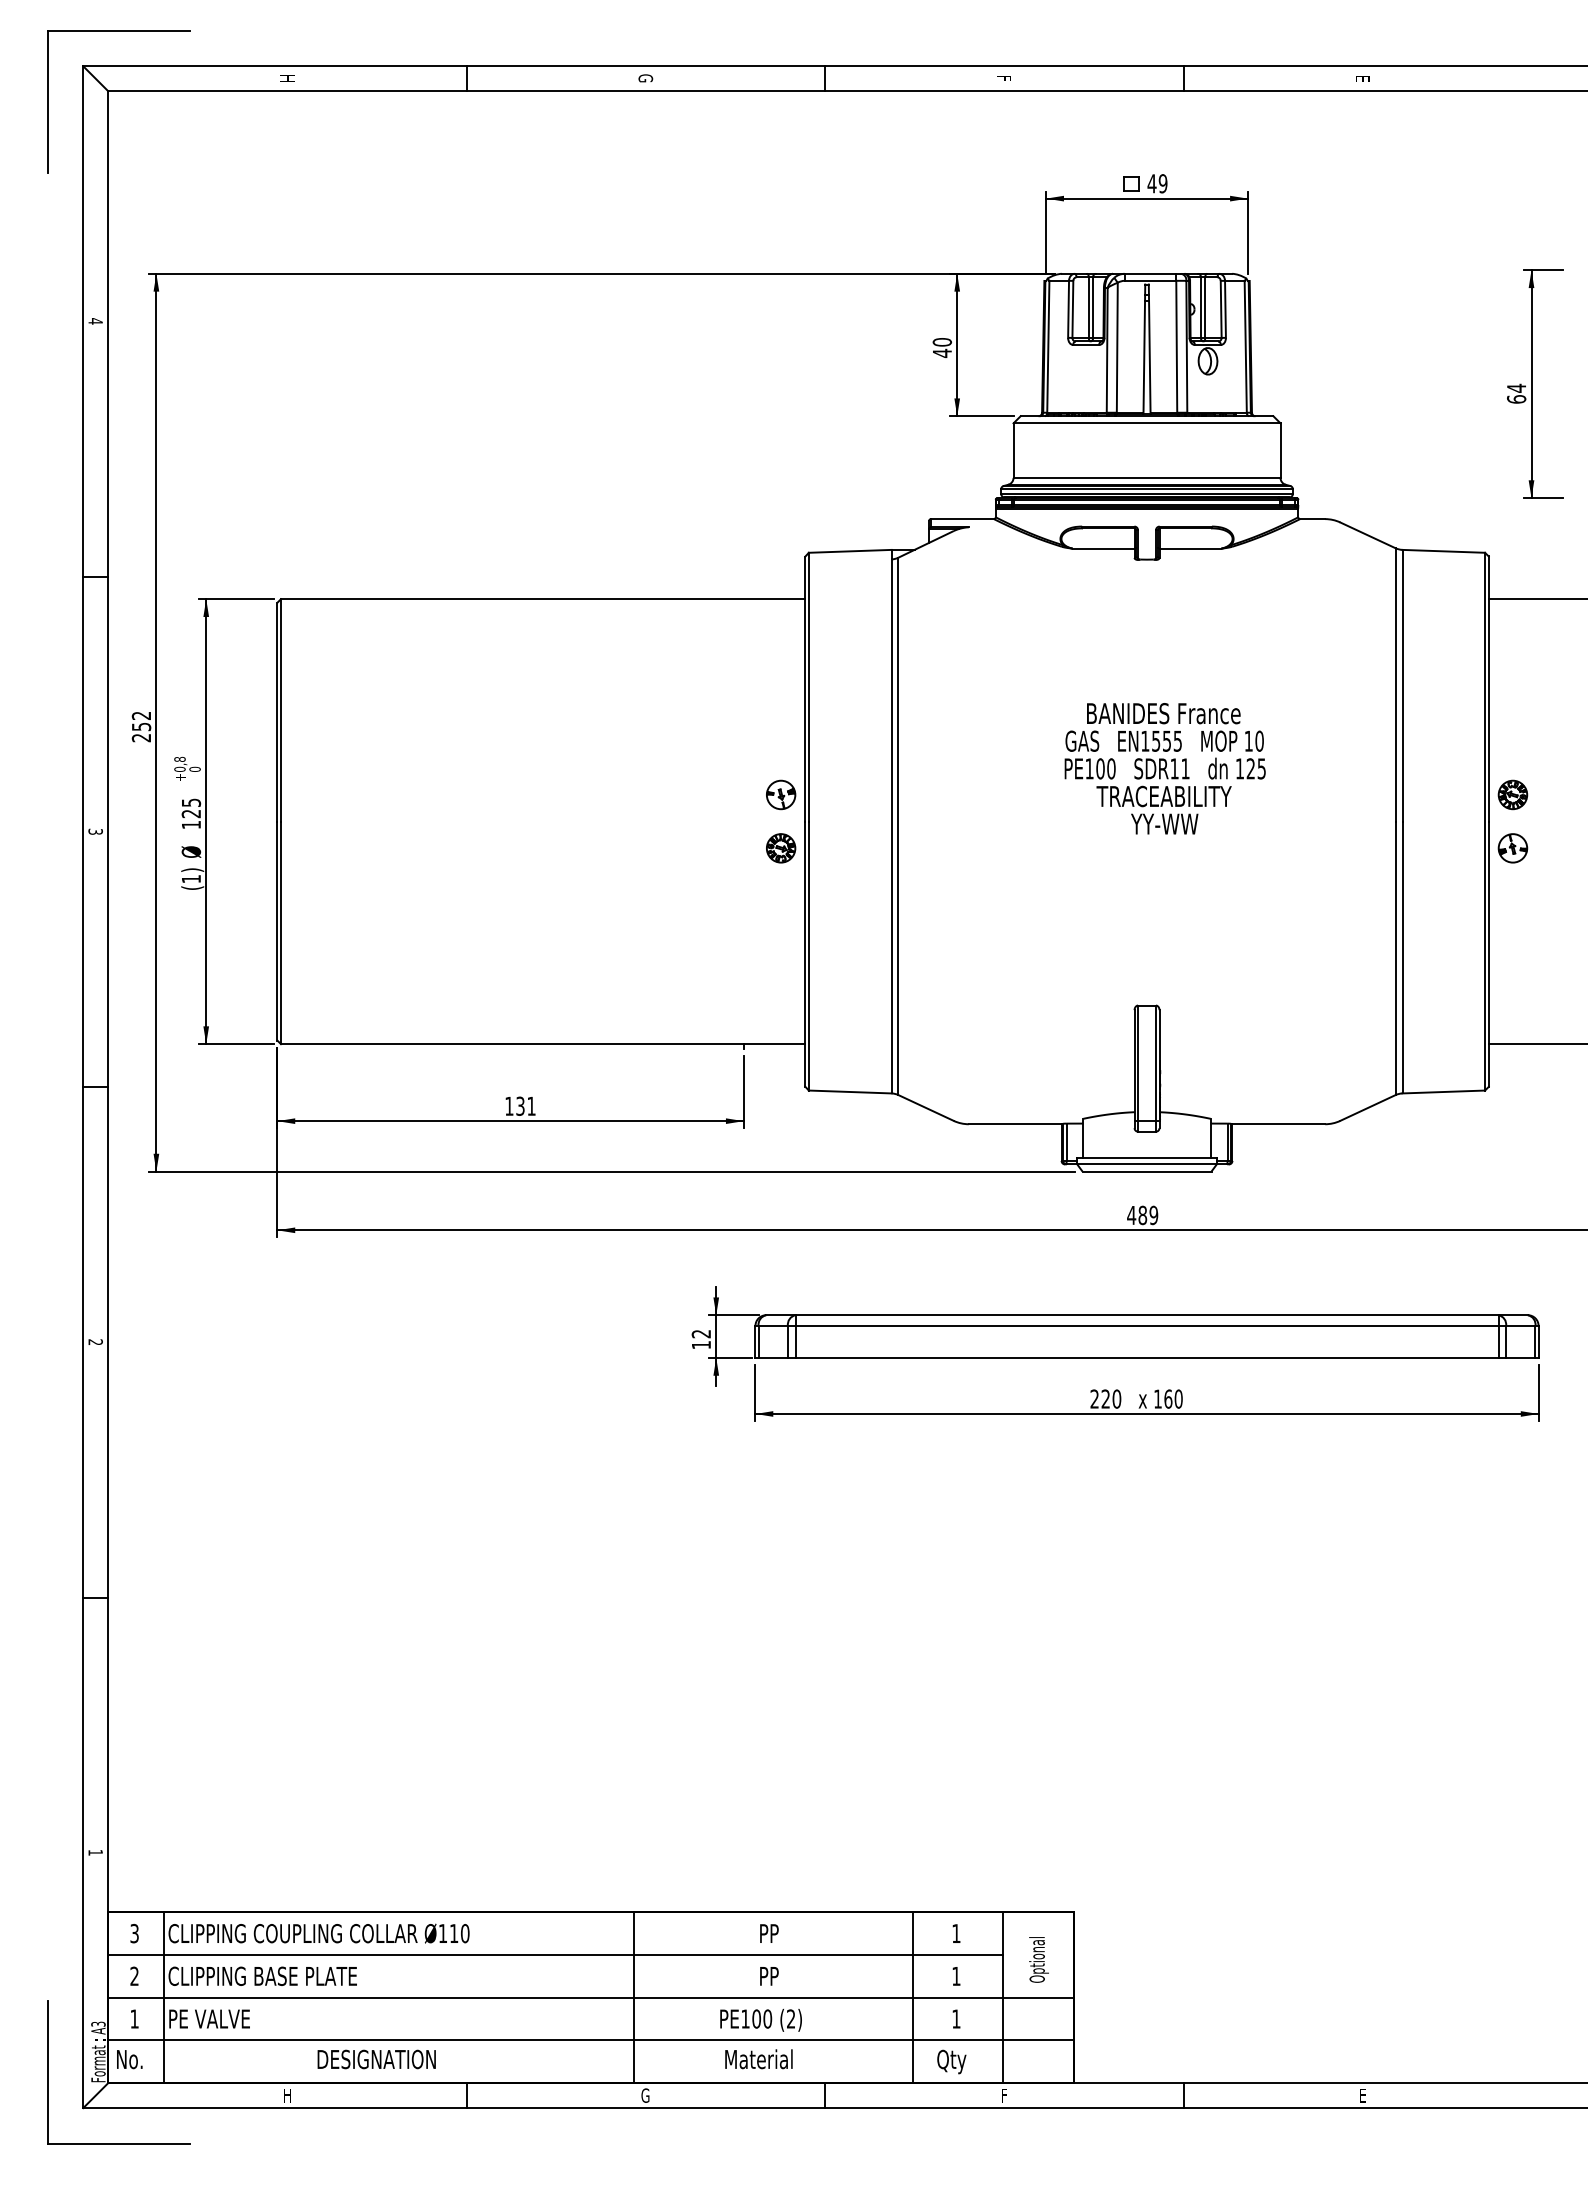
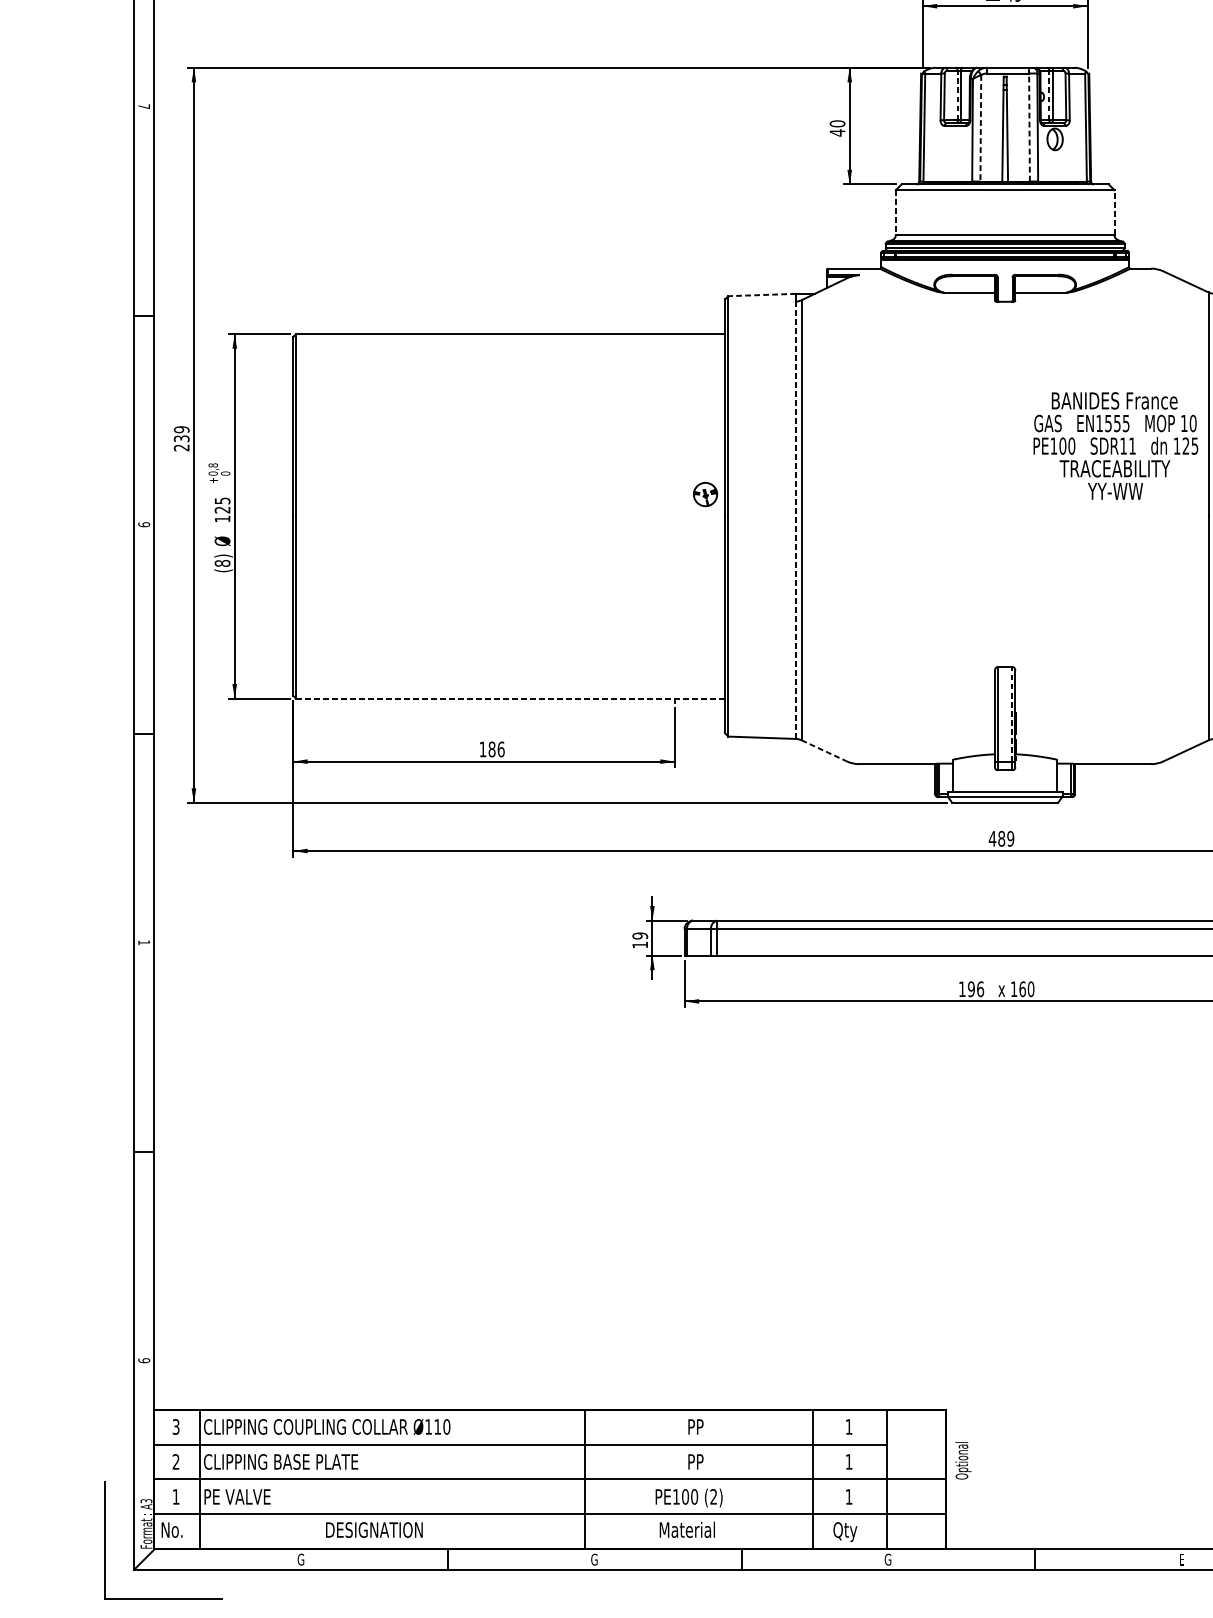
line: (1088, 307) -> (957, 95), solid -> dashed
line: (1200, 307) -> (1048, 95), solid -> dashed
text: (95, 321) -> (144, 106), 4 -> 7
line: (1176, 346) -> (1029, 127), solid -> dashed
line: (1117, 347) -> (980, 128), solid -> dashed
line: (1280, 450) -> (1114, 212), solid -> dashed
line: (1013, 451) -> (895, 213), solid -> dashed
line: (849, 551) -> (761, 295), solid -> dashed
text: (141, 720) -> (181, 433), 252 -> 239
text: (1164, 768) -> (1115, 445), moved
line: (891, 825) -> (795, 519), solid -> dashed
text: (95, 831) -> (144, 524), 3 -> 9
part: (781, 848) -> (705, 538), removed
text: (191, 878) -> (222, 562), (1) -> (8)
line: (543, 1044) -> (510, 698), solid -> dashed
line: (1155, 1063) -> (1012, 714), solid -> dashed
text: (525, 1105) -> (496, 748), 131 -> 186
line: (926, 1108) -> (824, 751), solid -> dashed
text: (701, 1333) -> (640, 935), 12 -> 19
text: (95, 1342) -> (144, 942), 2 -> 1
text: (1105, 1398) -> (971, 988), 220 -> 196
text: (95, 1852) -> (144, 1360), 1 -> 9
text: (1038, 1959) -> (962, 1460), moved
text: (287, 2095) -> (301, 1559), H -> G
text: (1003, 2095) -> (887, 1559), F -> G

